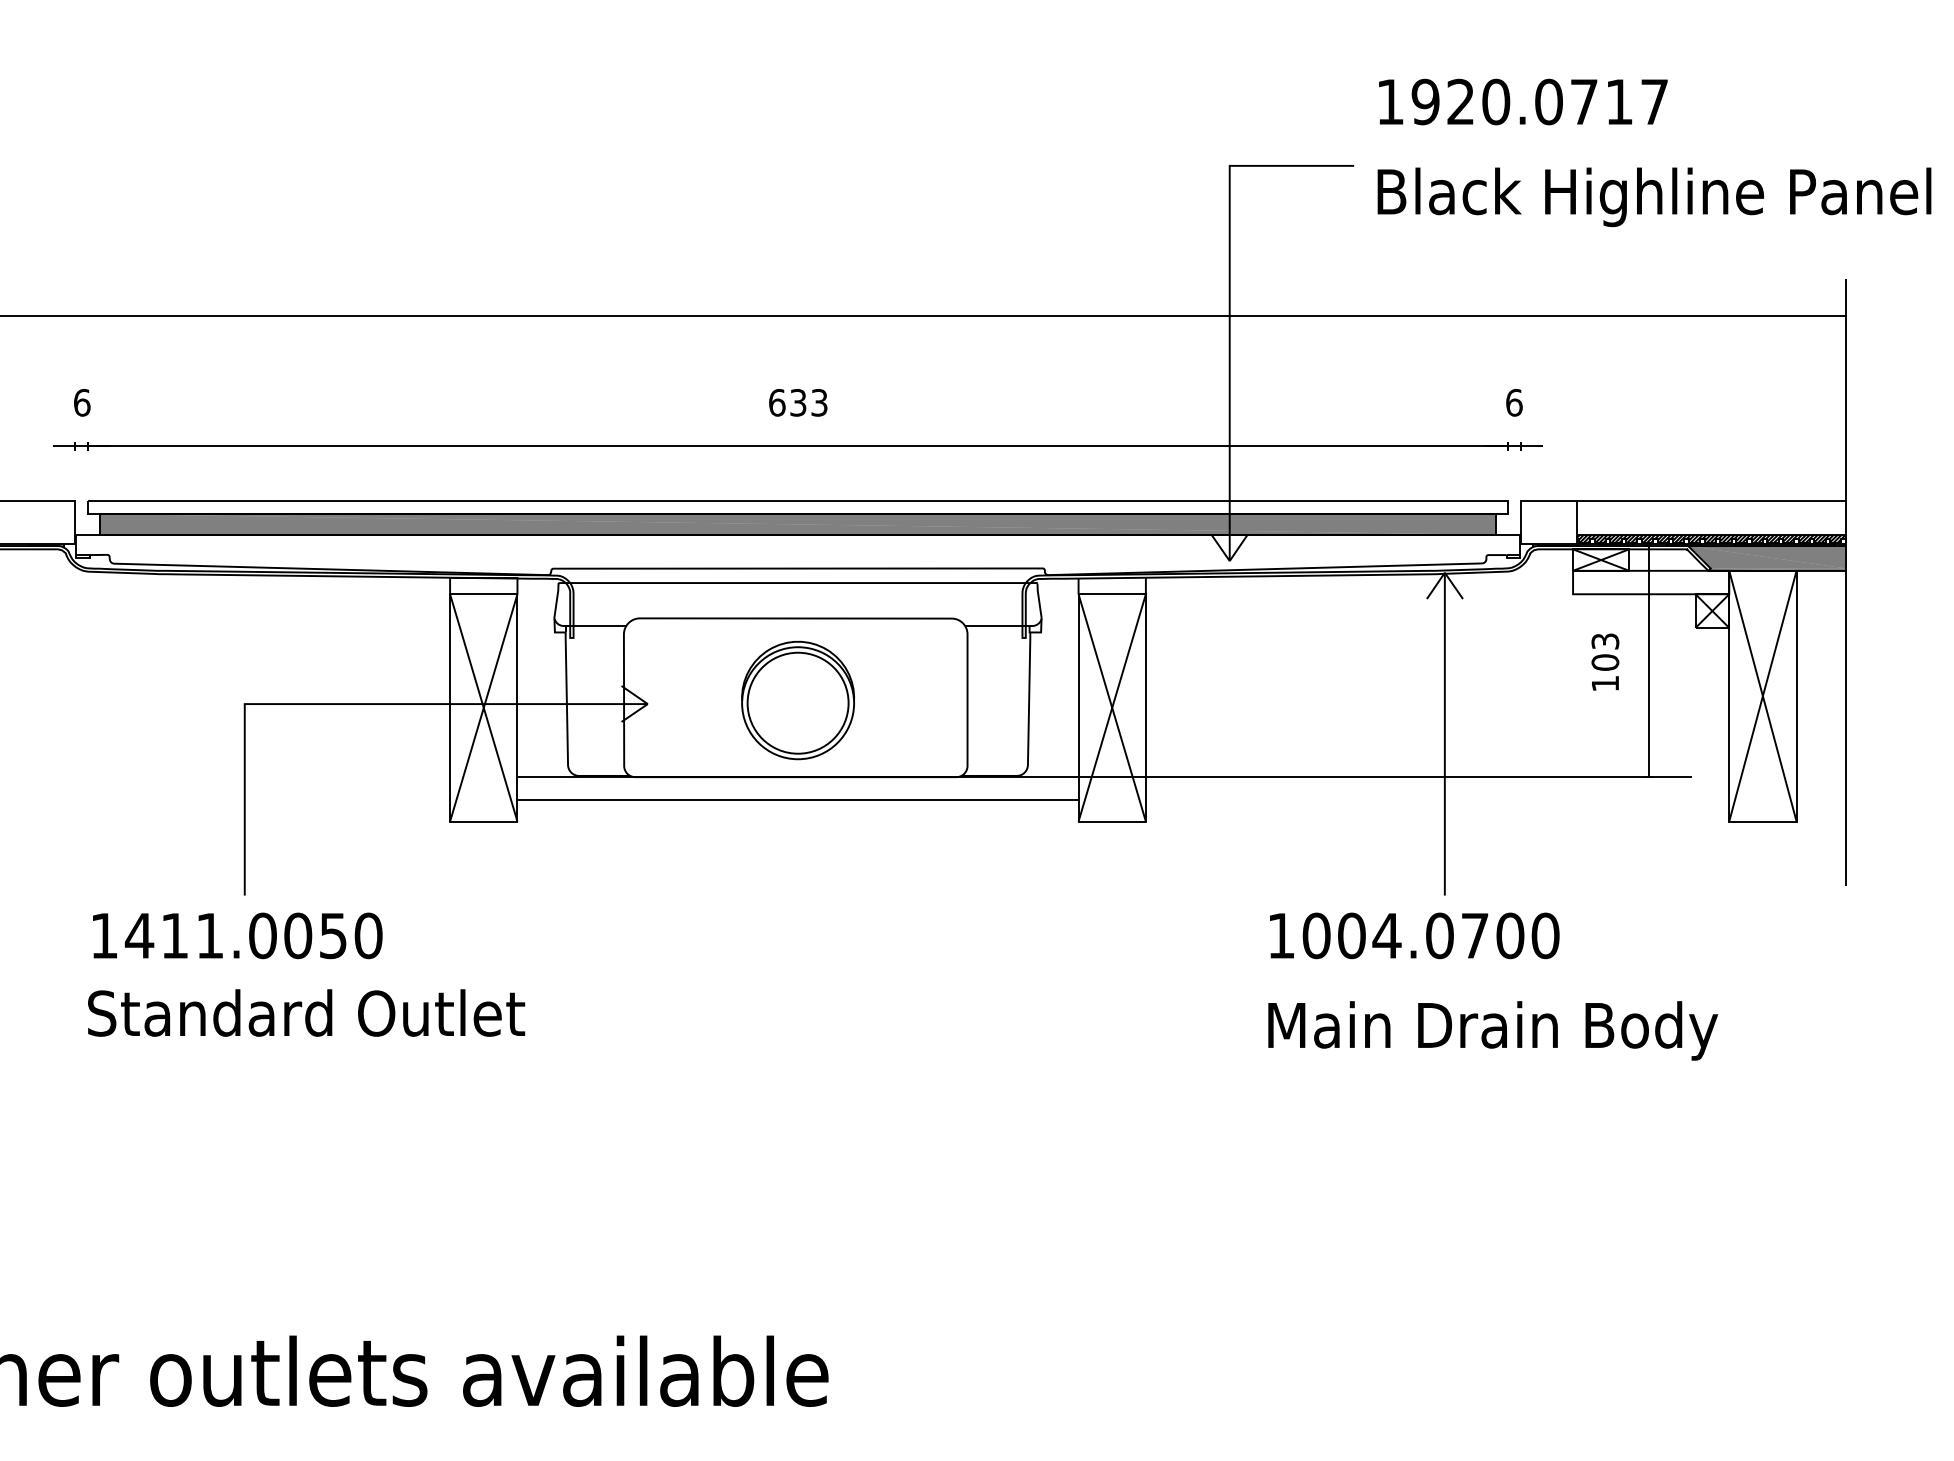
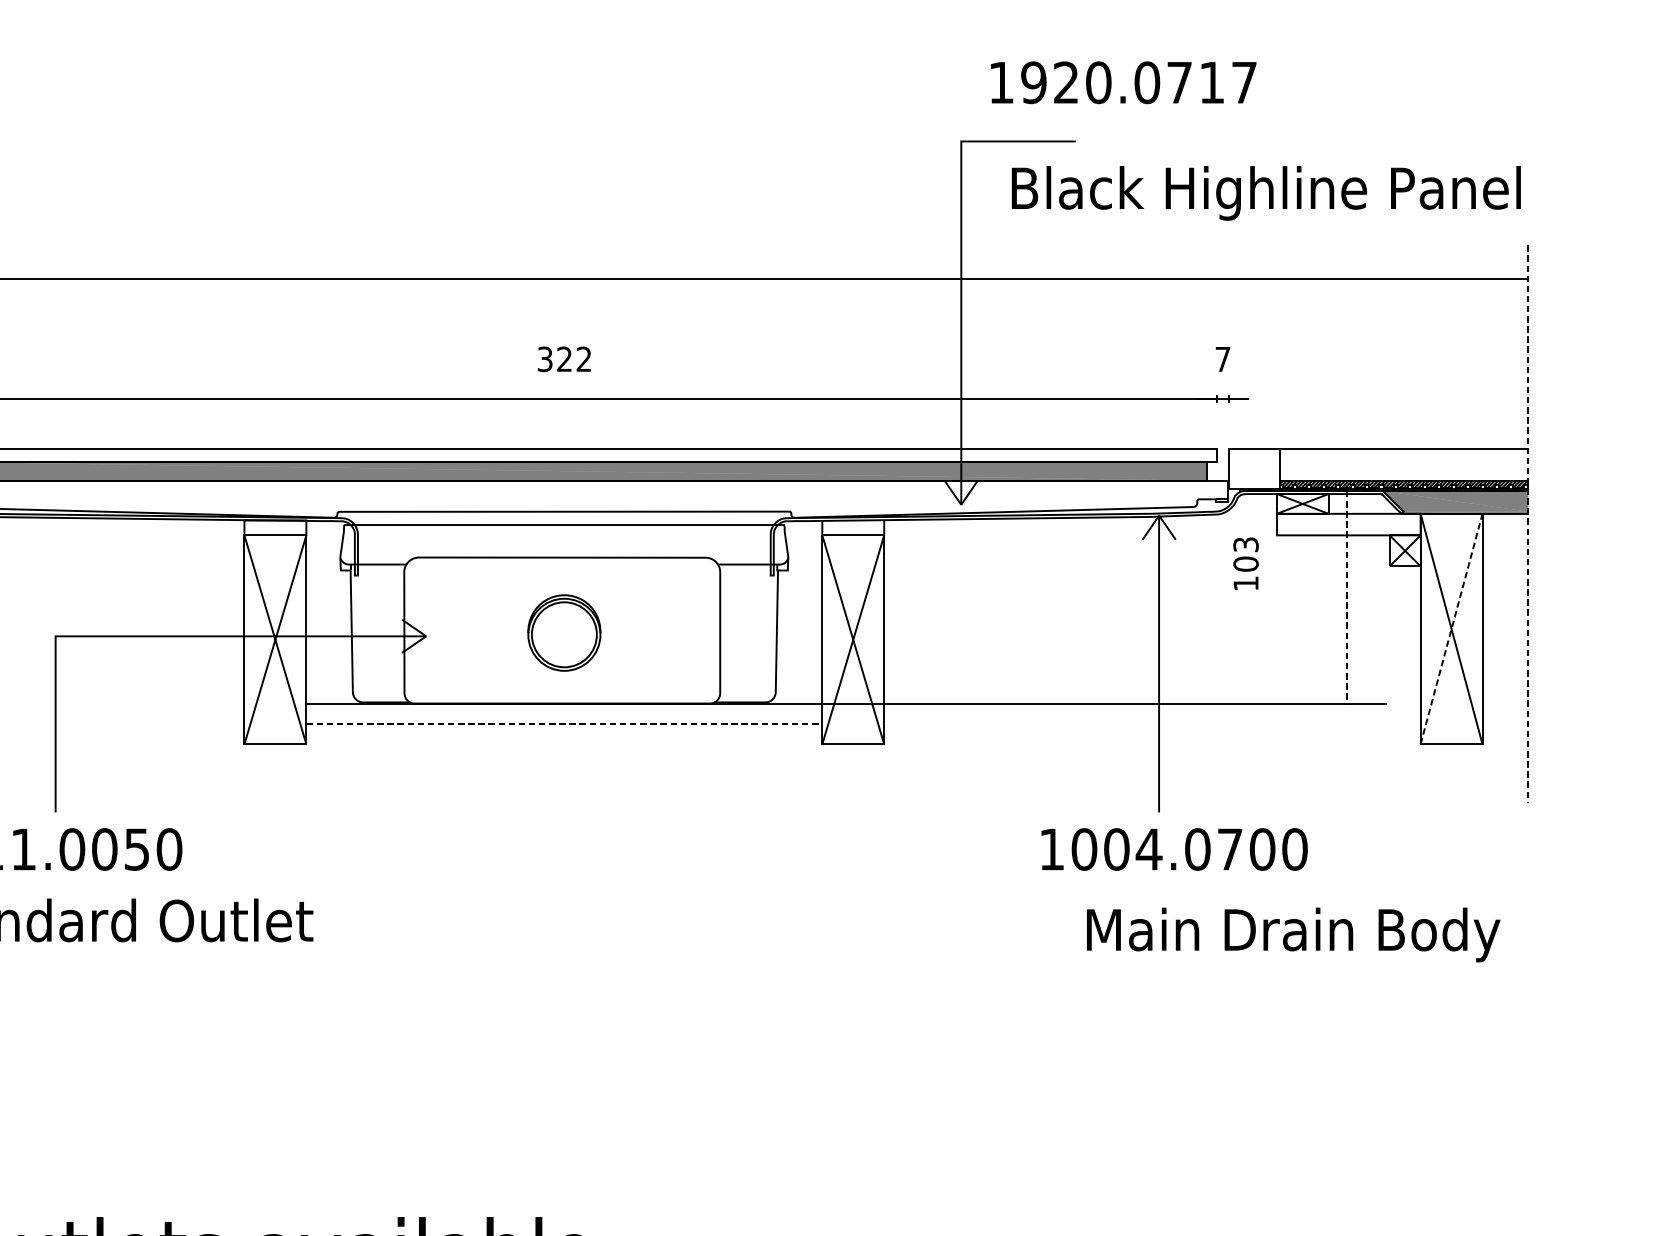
text: (1523, 101) -> (1123, 82), moved
text: (1654, 197) -> (1266, 193), moved
text: (798, 402) -> (564, 359), 633 -> 322
text: (1514, 402) -> (1223, 359), 6 -> 7
line: (1846, 582) -> (1528, 524), solid -> dashed
text: (1605, 661) -> (1246, 563), moved
line: (1649, 661) -> (1347, 597), solid -> dashed
line: (1762, 696) -> (1451, 629), solid -> dashed
part: (797, 700) -> (563, 633), size x0.7
line: (798, 799) -> (564, 724), solid -> dashed
text: (1414, 935) -> (1174, 849), moved
text: (1493, 1030) -> (1293, 934), moved

